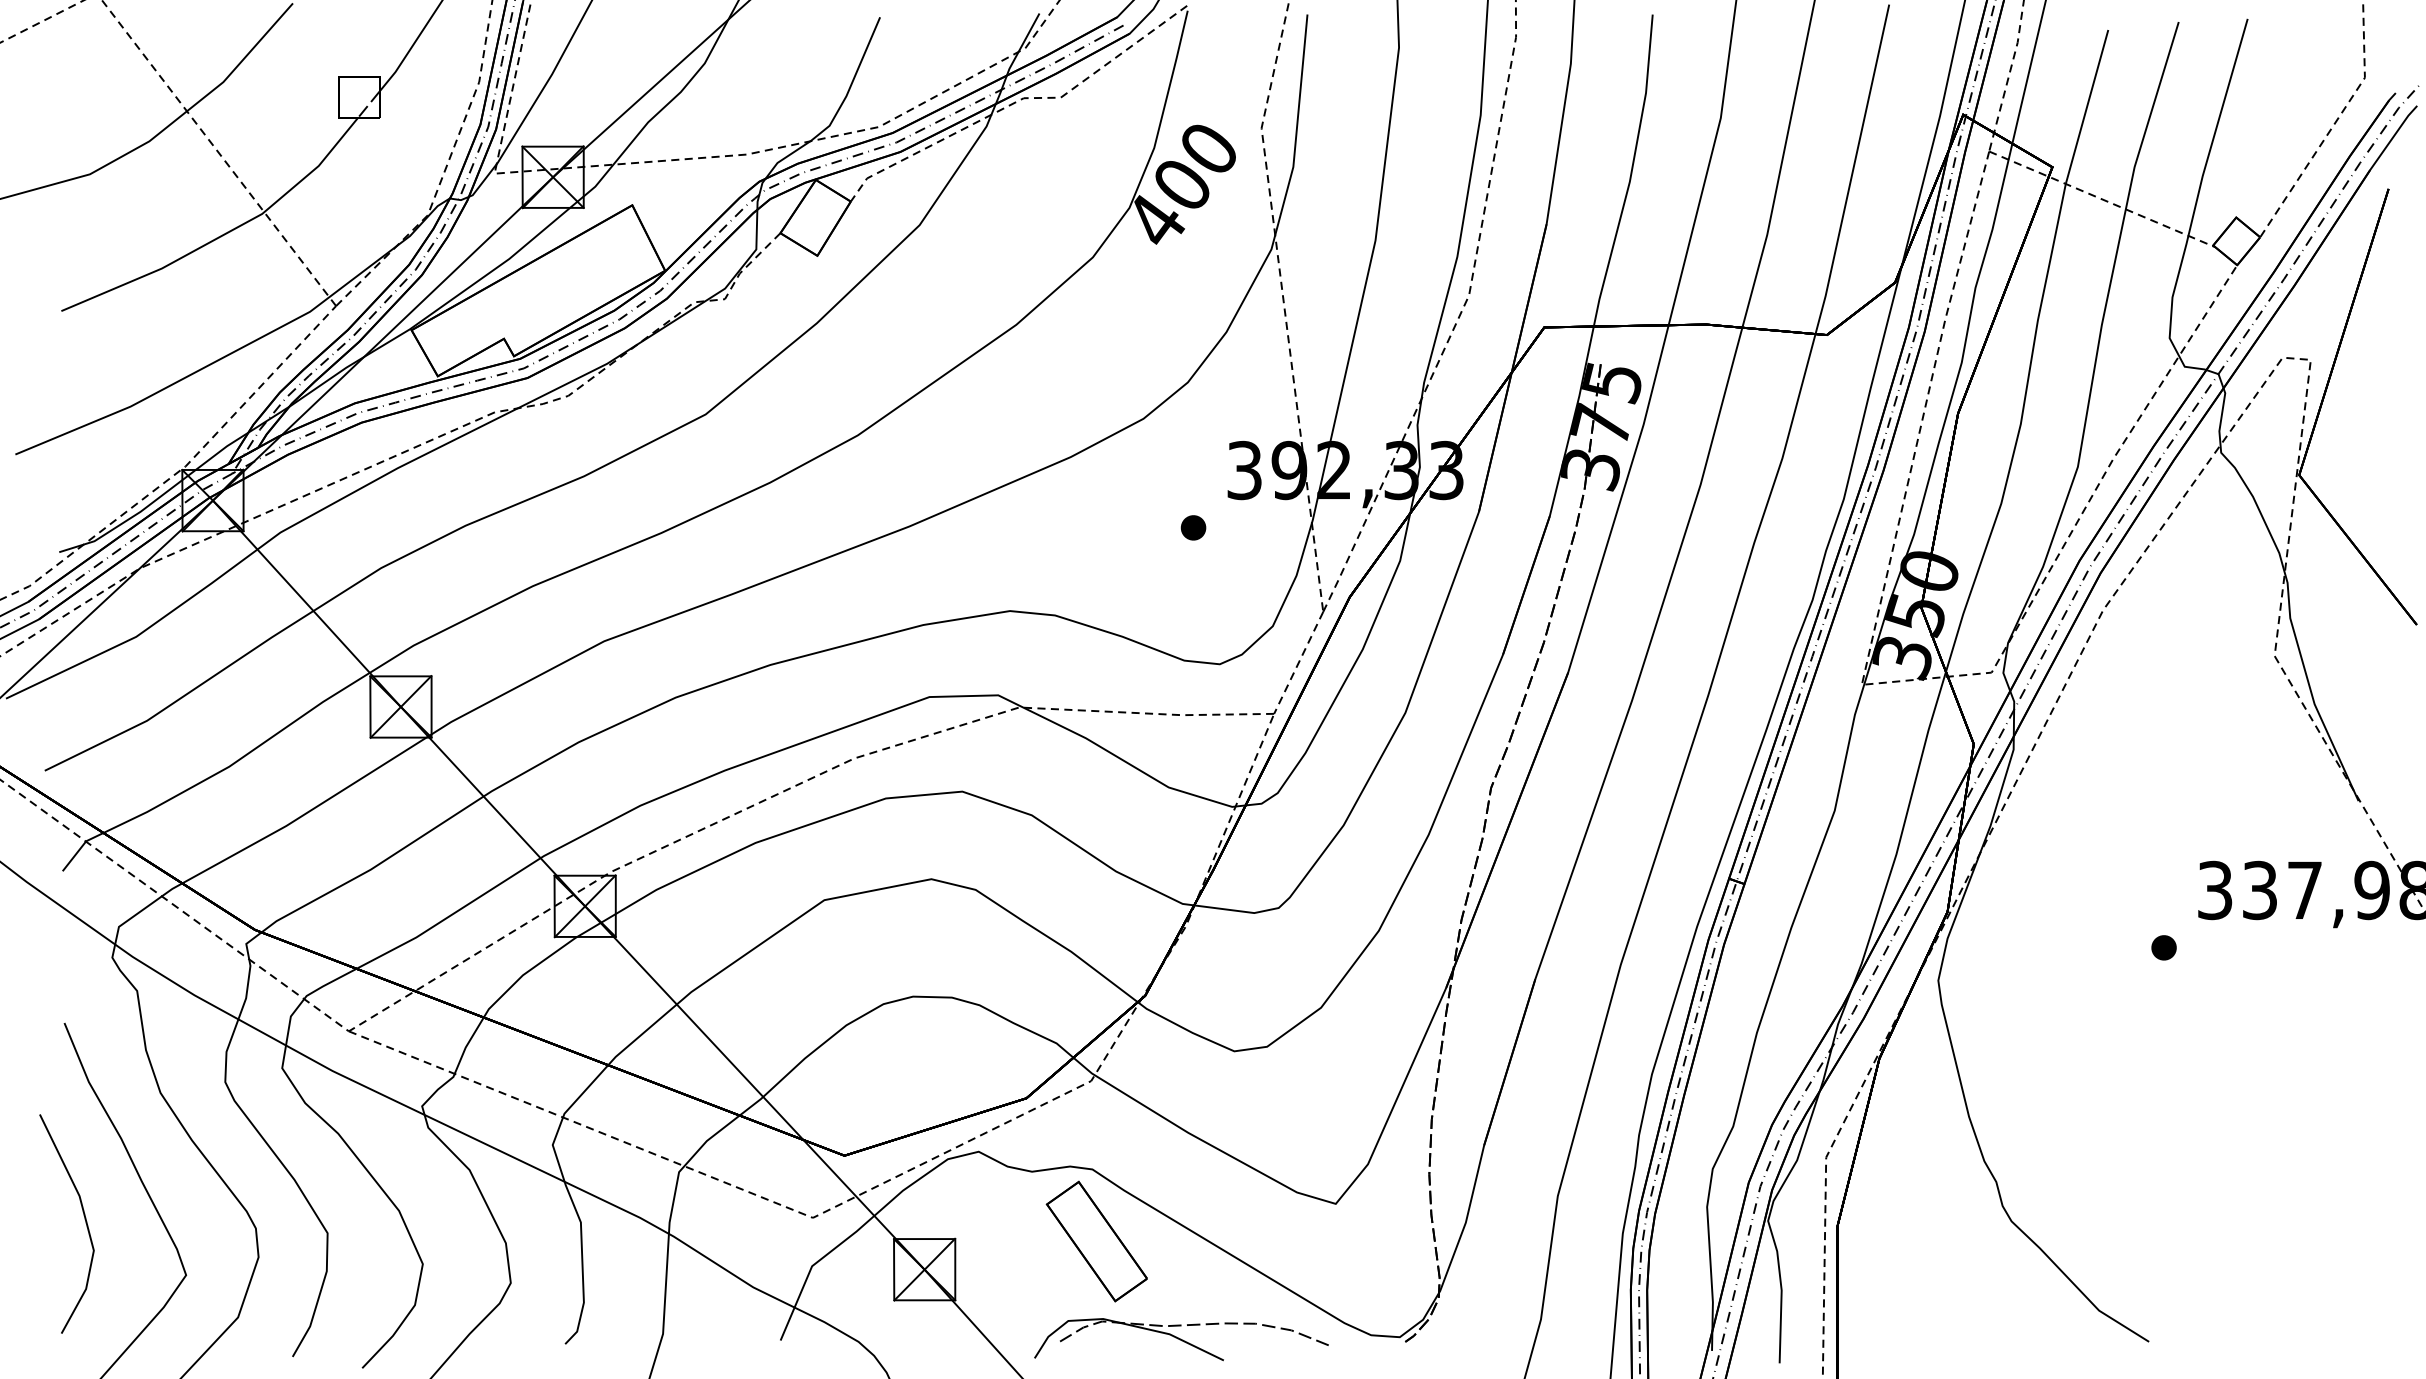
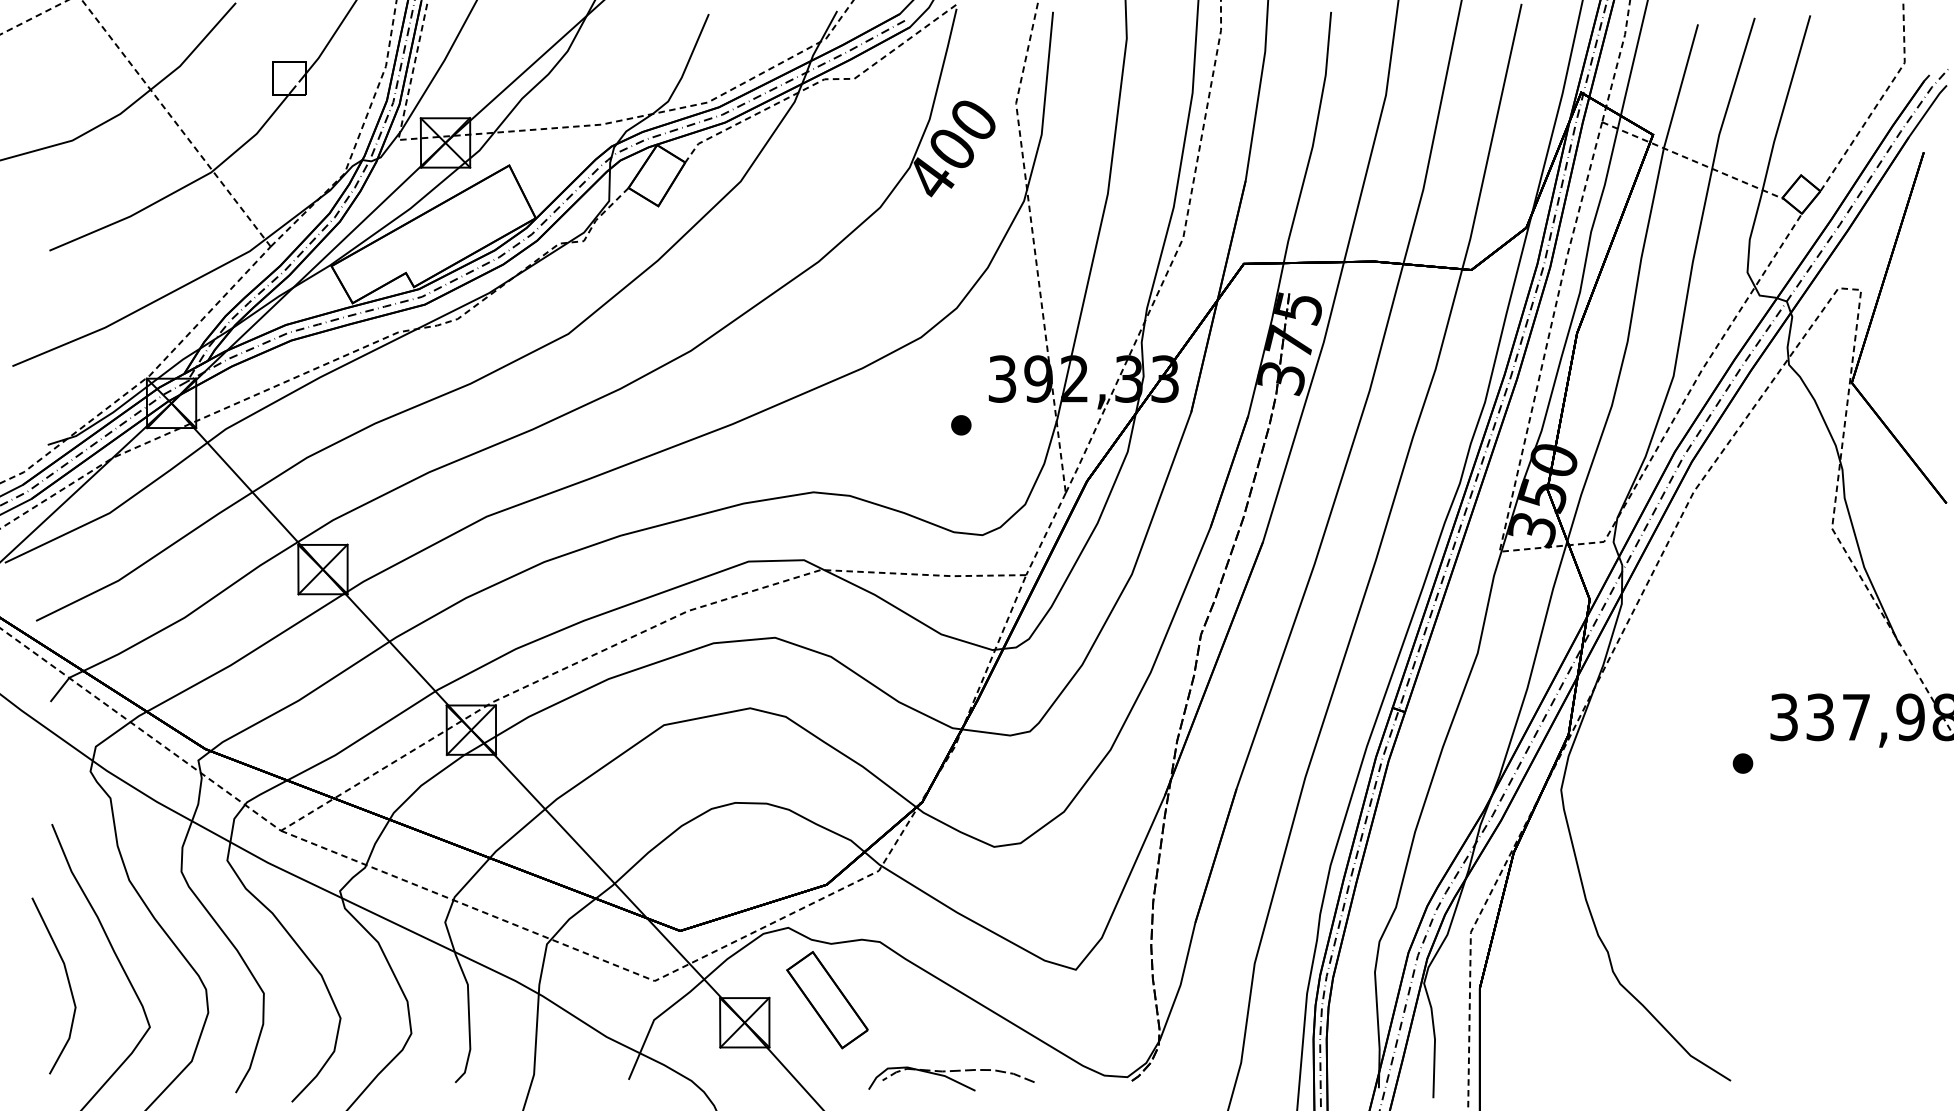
part: (1096, 1242) -> (827, 1000), moved
part: (1181, 1338) -> (951, 1078), size x0.7

